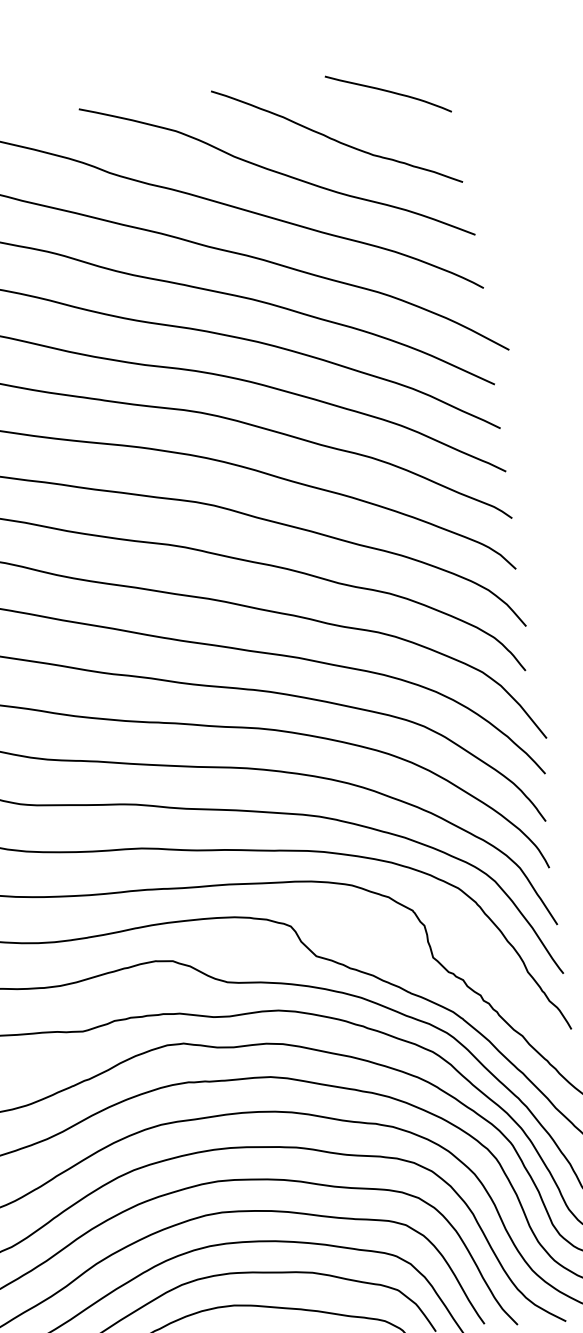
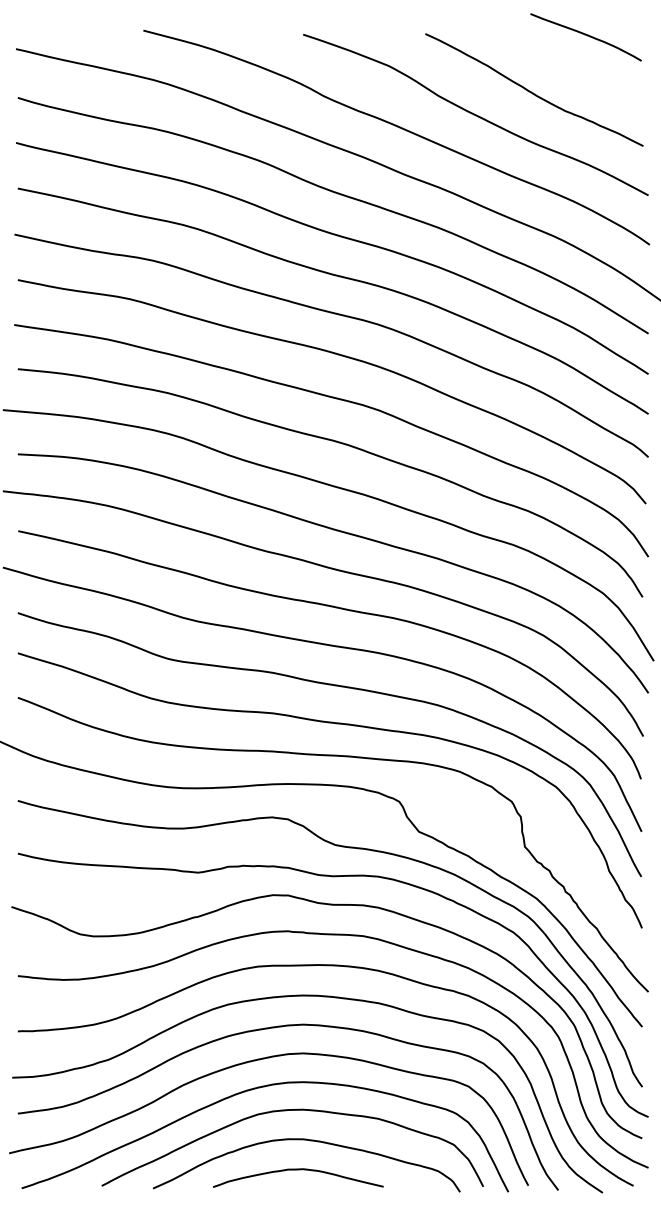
curve: (387, 92) -> (585, 35), moved

